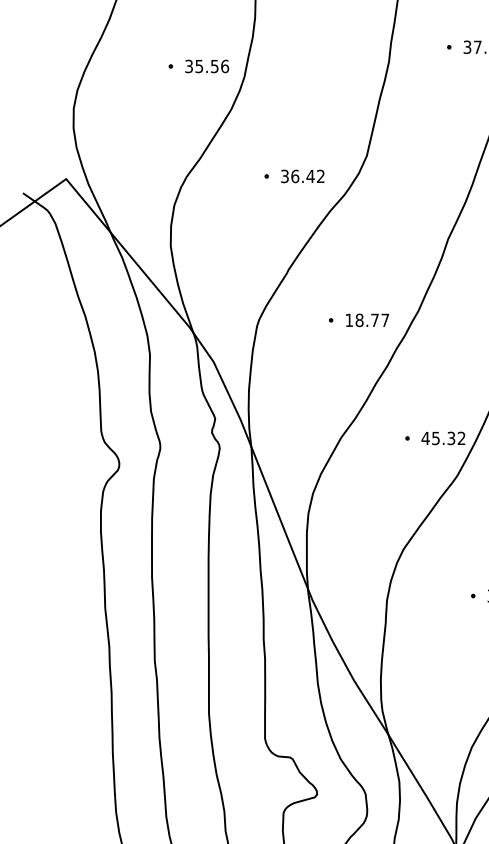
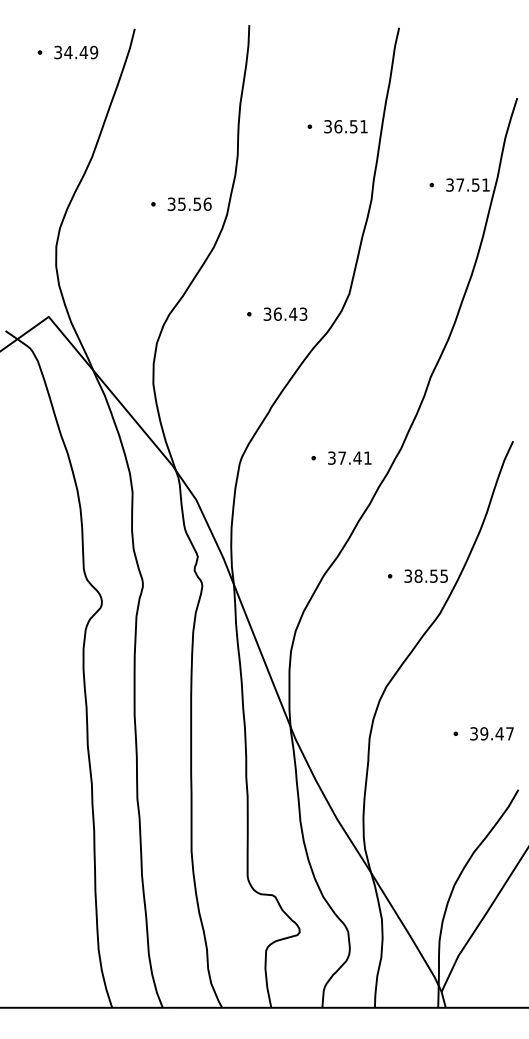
text: (320, 176) -> (303, 314), 36.42 -> 36.43
text: (366, 319) -> (349, 457), 18.77 -> 37.41
text: (442, 437) -> (425, 575), 45.32 -> 38.55

